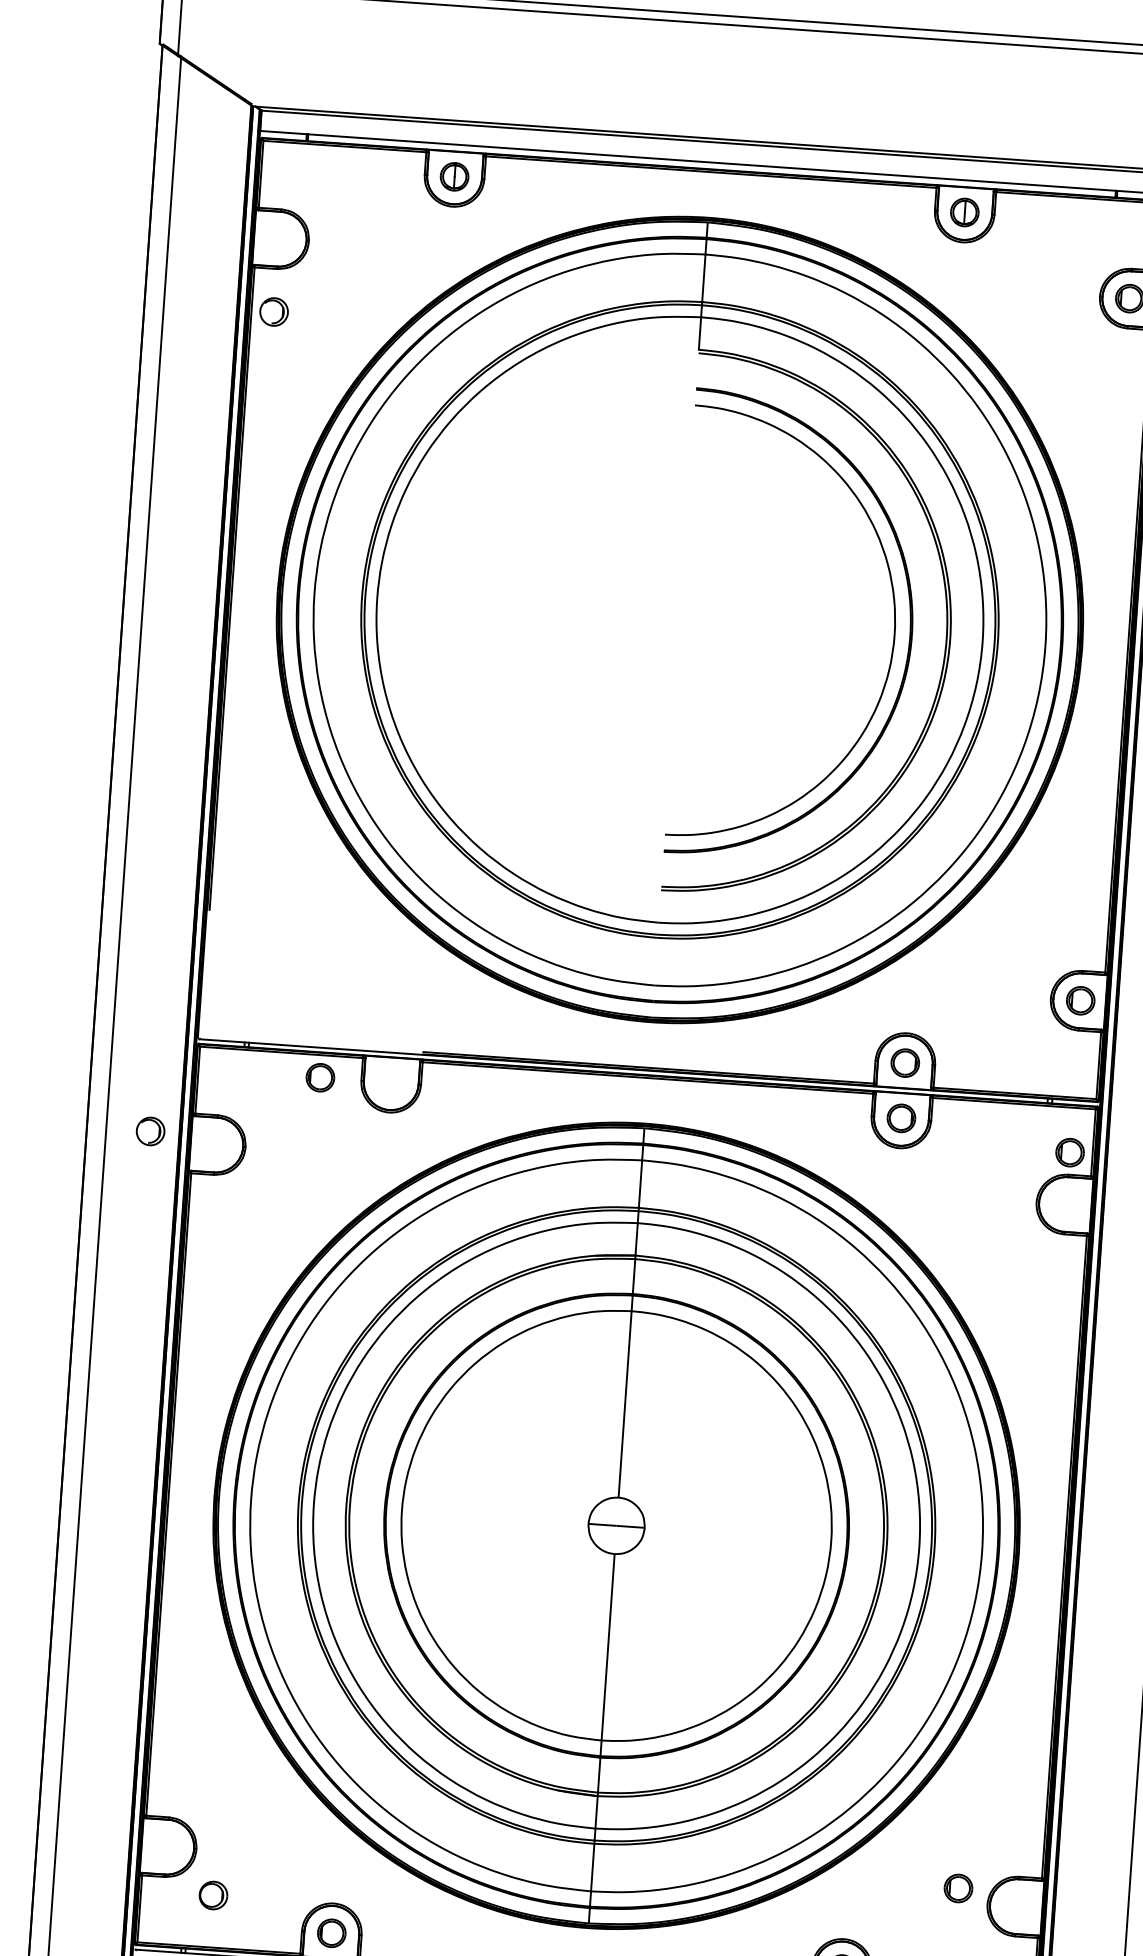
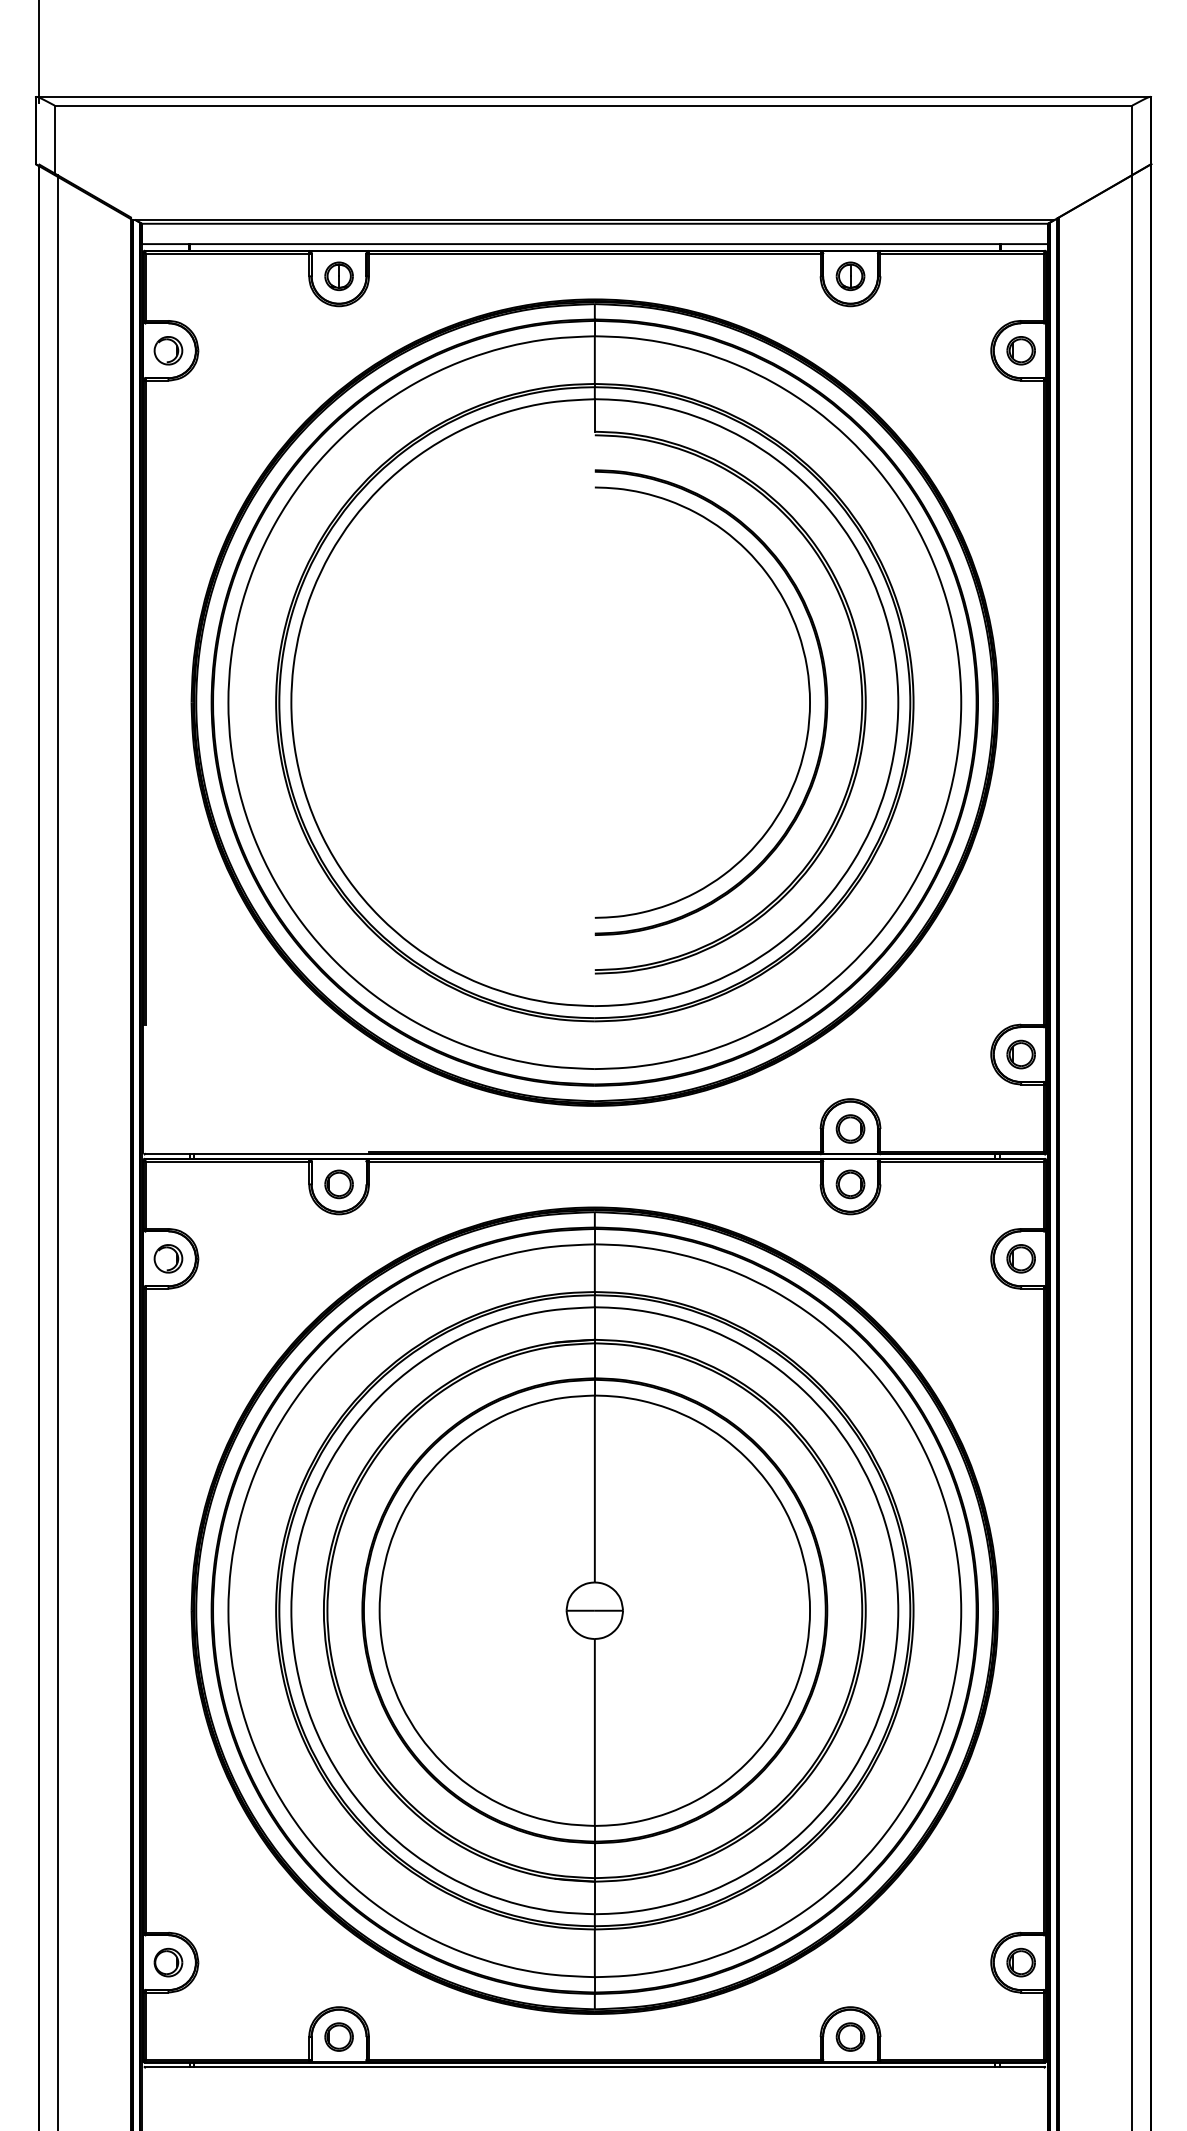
part: (274, 311) -> (168, 350), moved
part: (319, 1077) -> (338, 1184), moved
part: (150, 1131) -> (168, 1258), moved
part: (1069, 1152) -> (1020, 1258), moved
part: (957, 1888) -> (1020, 1962), moved
part: (213, 1895) -> (168, 1962), moved

